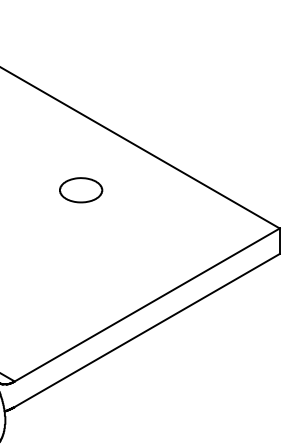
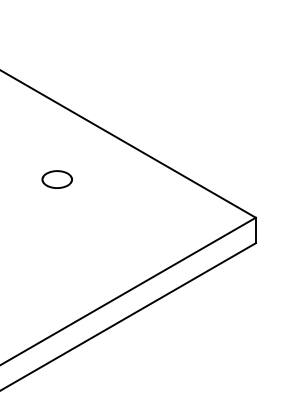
part: (81, 190) -> (57, 179), size x0.7

